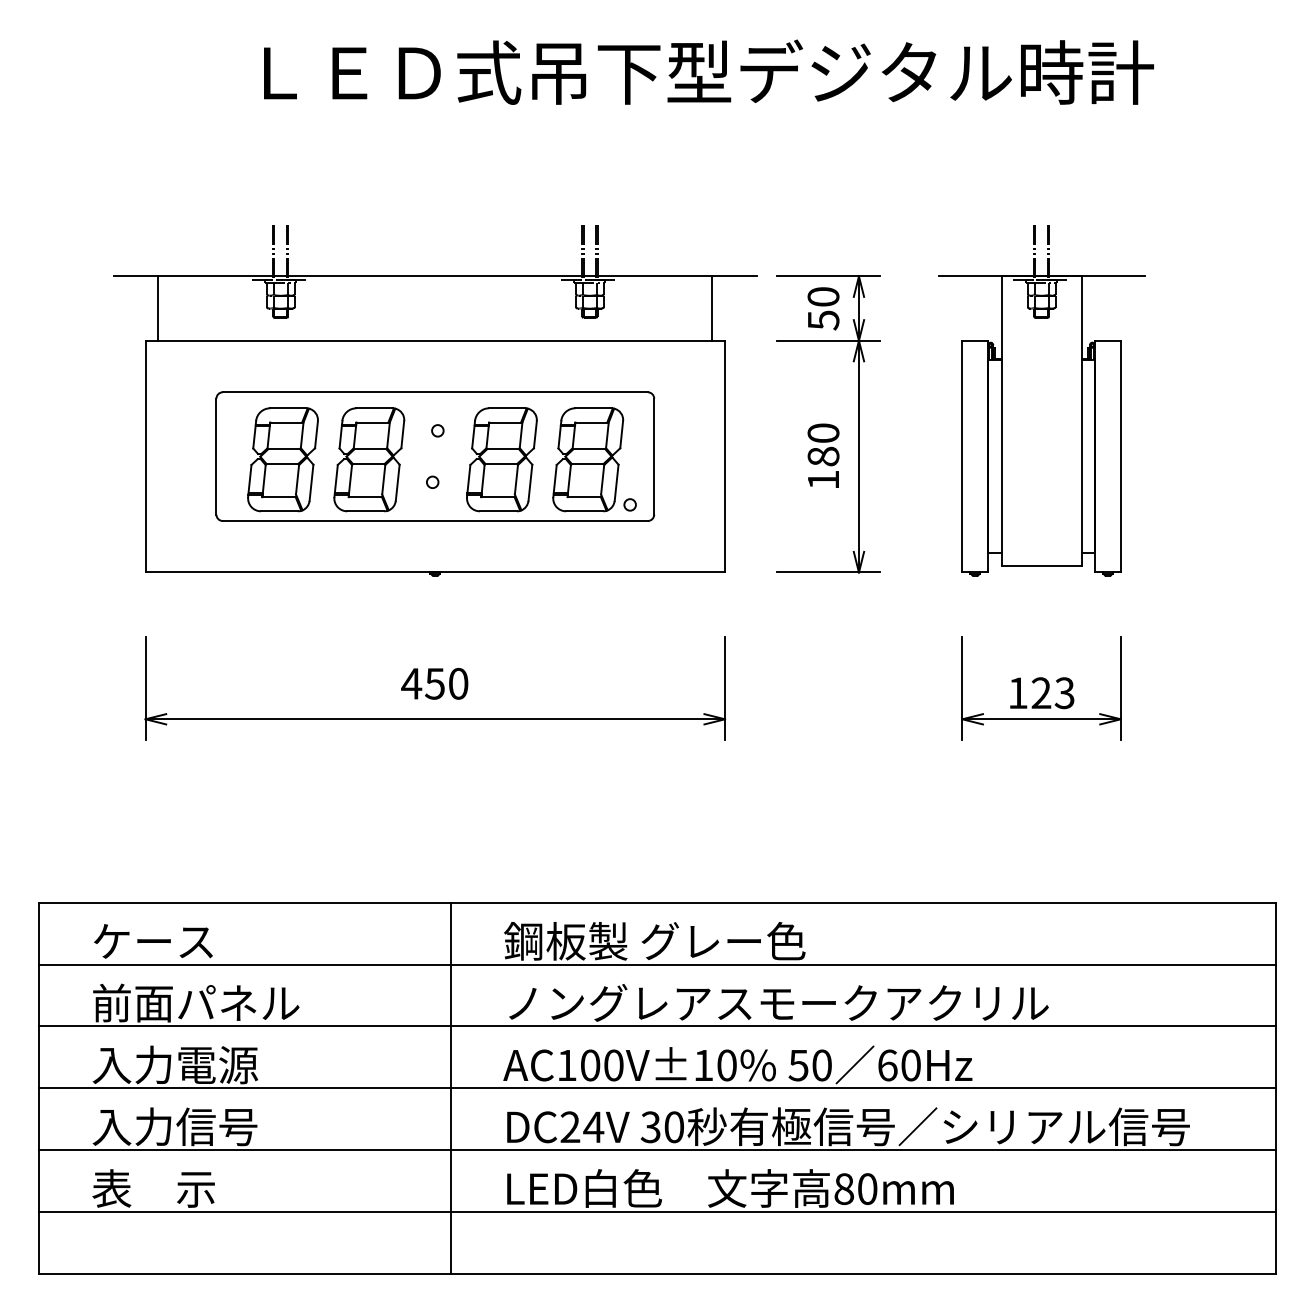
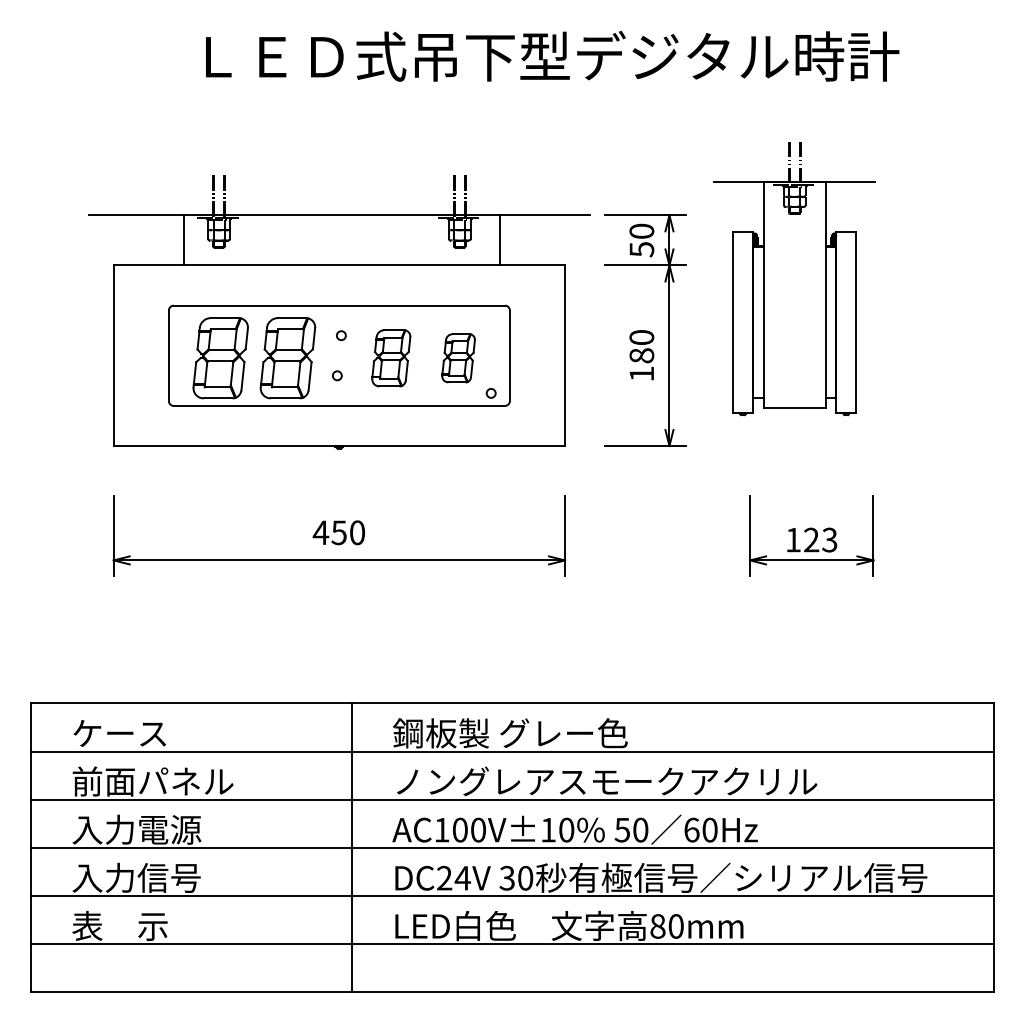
line: (158, 308) -> (184, 240), moved
line: (712, 308) -> (500, 240), moved
part: (1041, 400) -> (794, 278), moved
part: (501, 459) -> (390, 358), size x0.7
part: (588, 459) -> (458, 358), size x0.6

